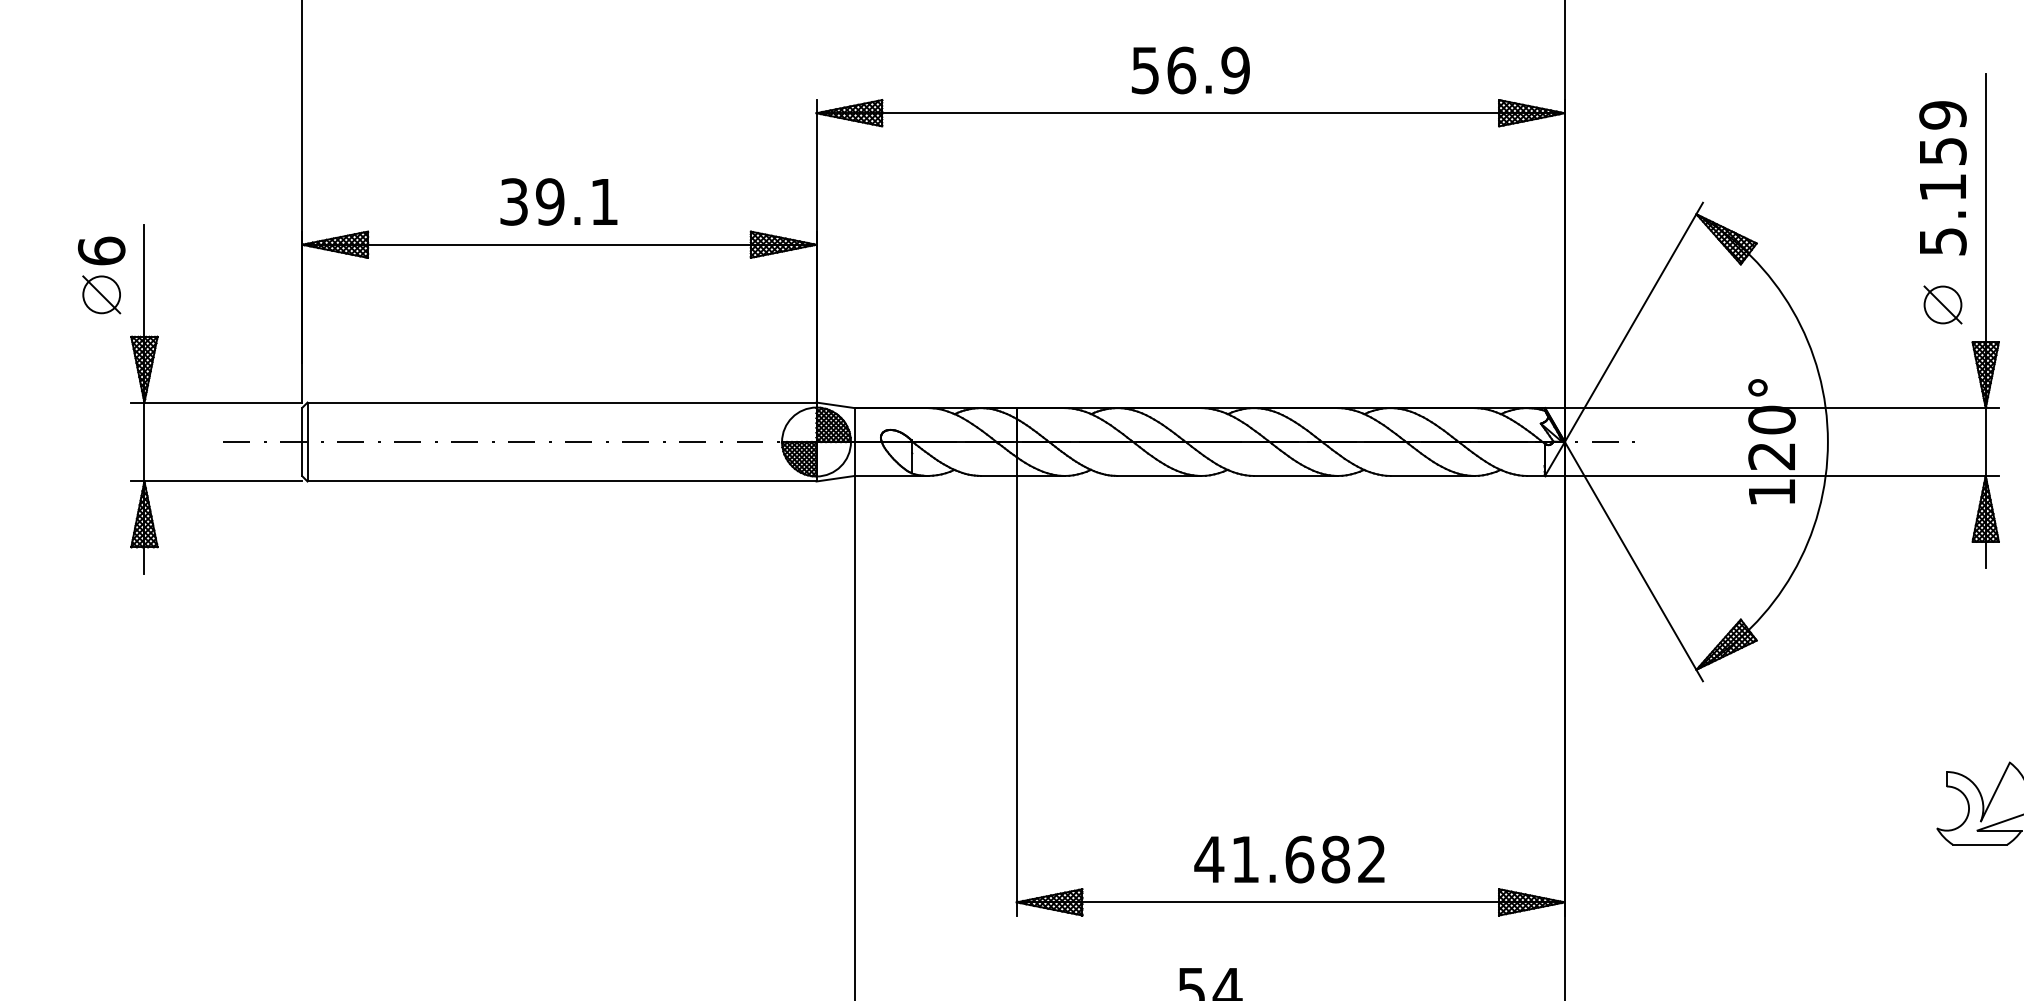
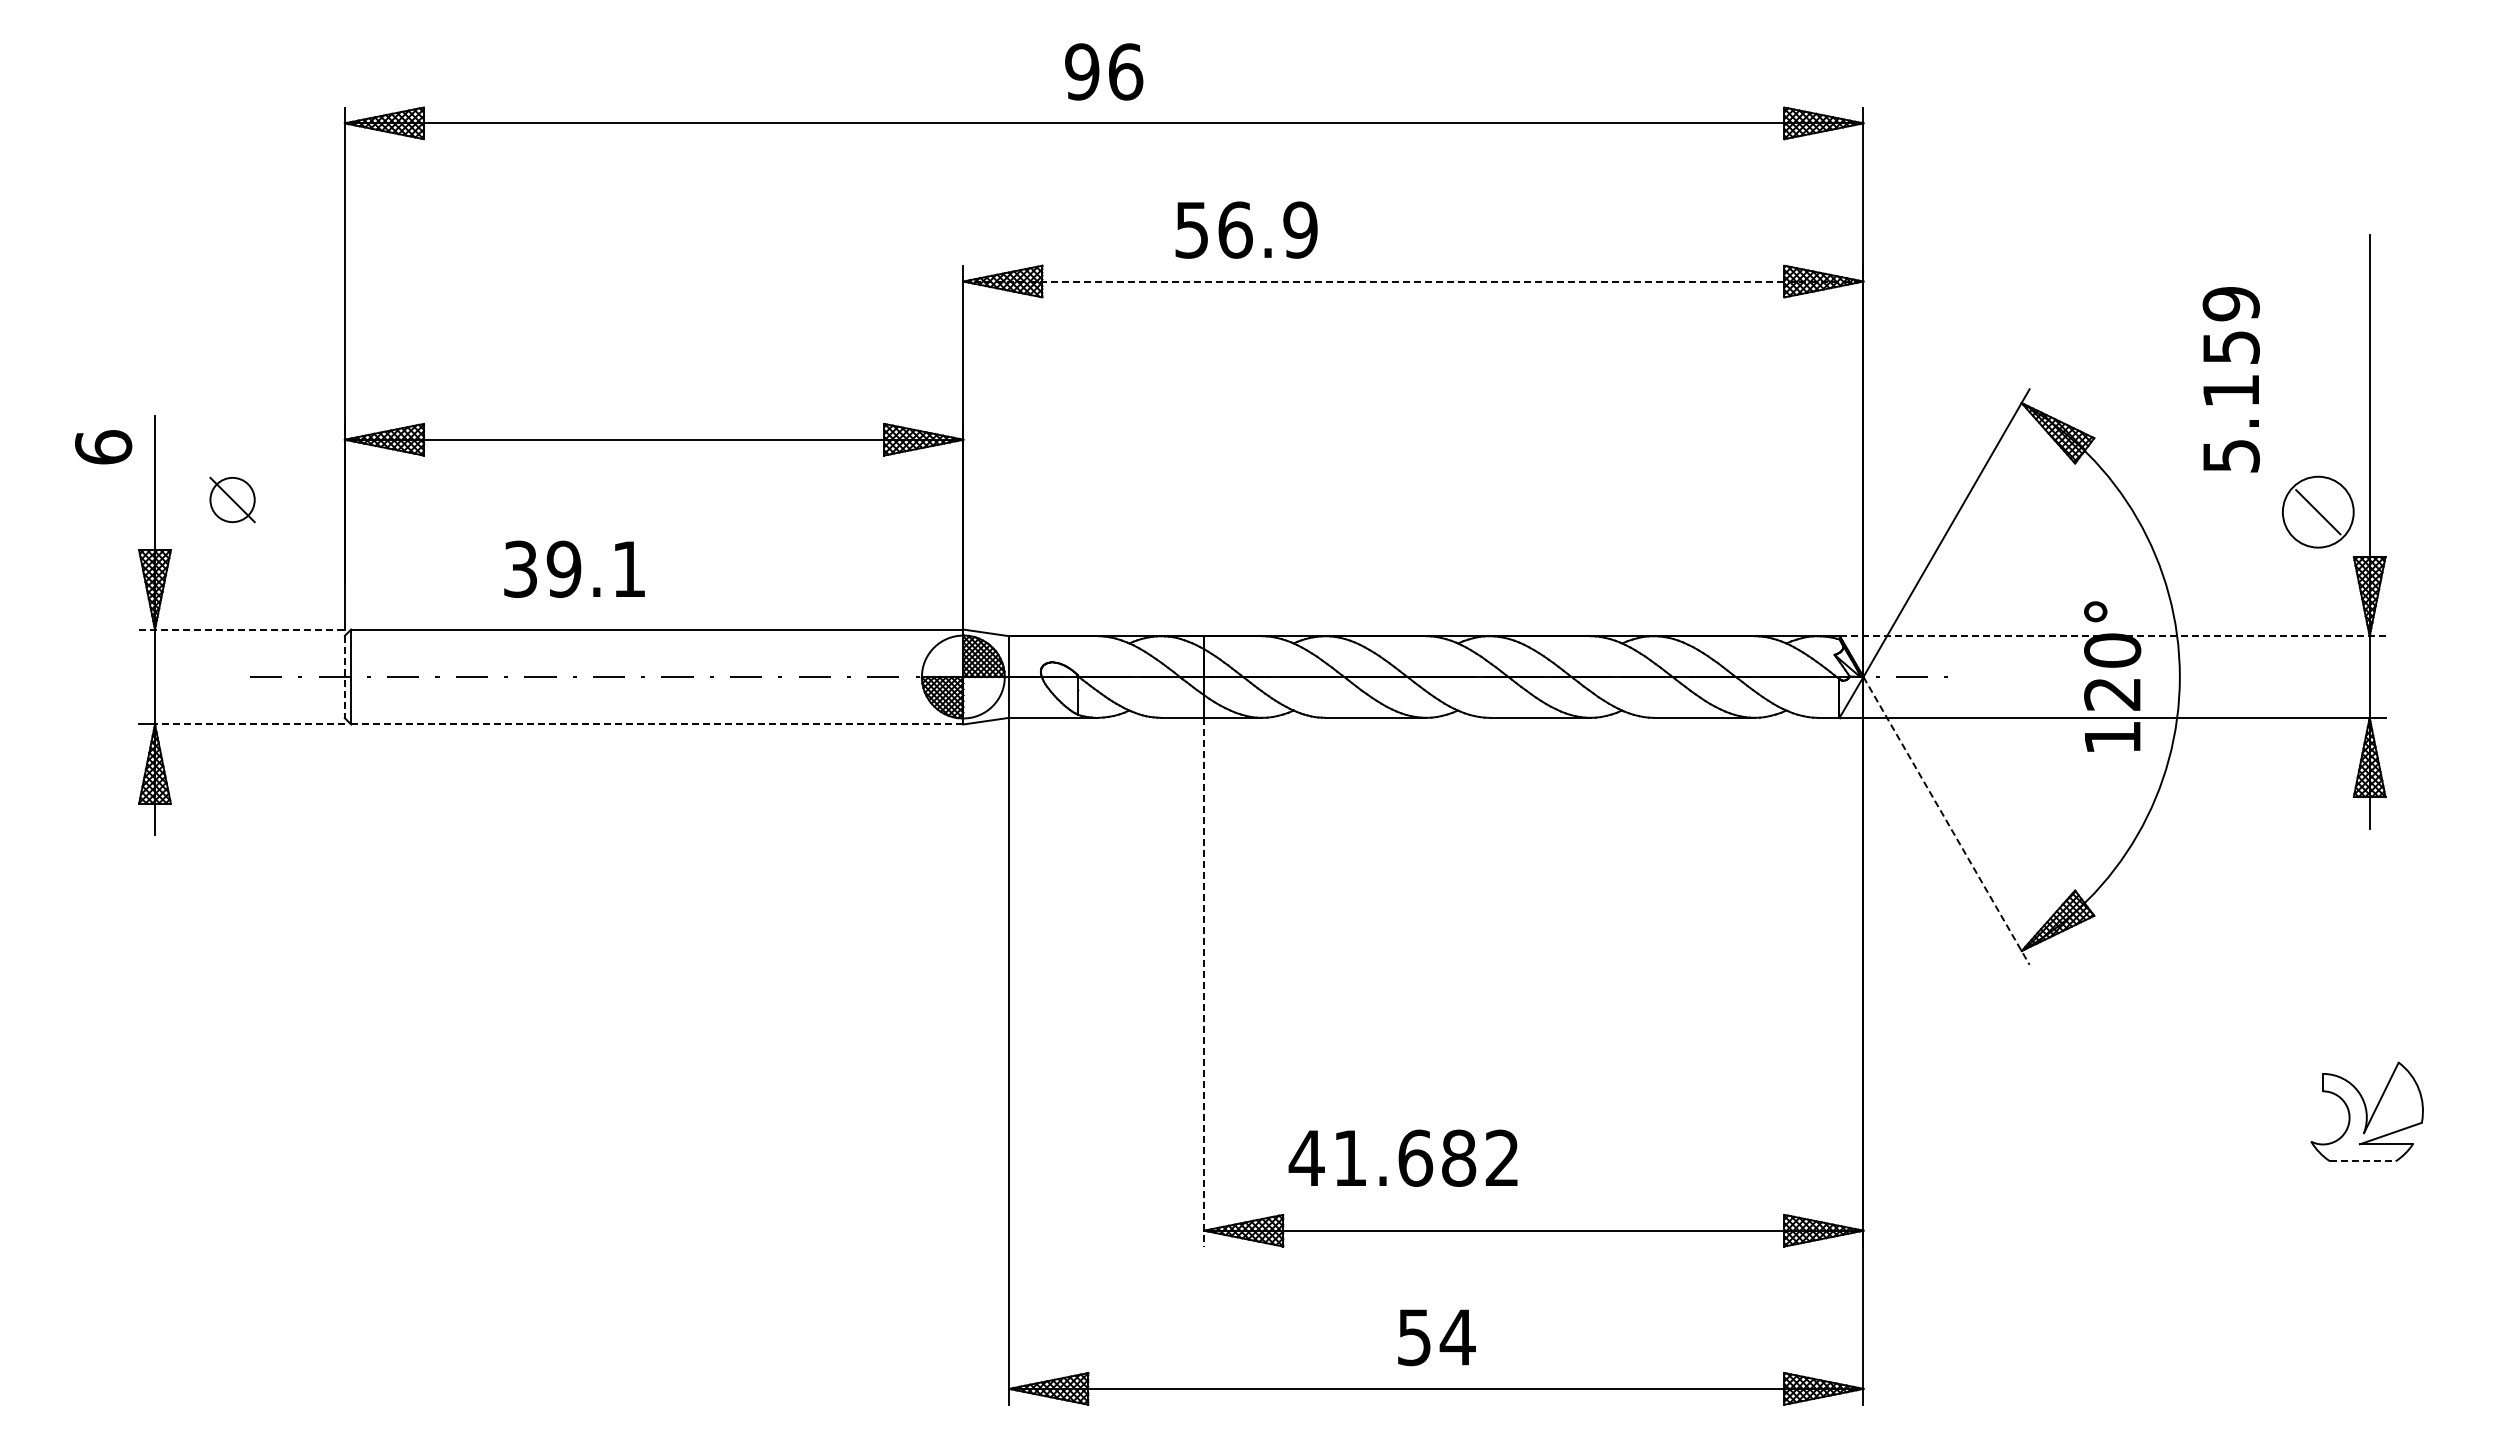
text: (1190, 69) -> (1246, 229), moved
line: (1190, 113) -> (1413, 281), solid -> dashed
text: (1942, 178) -> (2230, 379), moved
text: (558, 201) -> (574, 568), moved
part: (101, 294) -> (232, 499), moved
circle: (1943, 305) -> (2318, 512), size x1.6
line: (217, 402) -> (242, 629), solid -> dashed
line: (1771, 408) -> (2112, 636), solid -> dashed
line: (302, 442) -> (344, 677), solid -> dashed
line: (223, 481) -> (249, 724), solid -> dashed
line: (562, 481) -> (657, 724), solid -> dashed
line: (1633, 562) -> (1946, 821), solid -> dashed
line: (1017, 696) -> (1204, 982), solid -> dashed
line: (1979, 844) -> (2362, 1161), solid -> dashed
text: (1288, 858) -> (1402, 1157), moved

